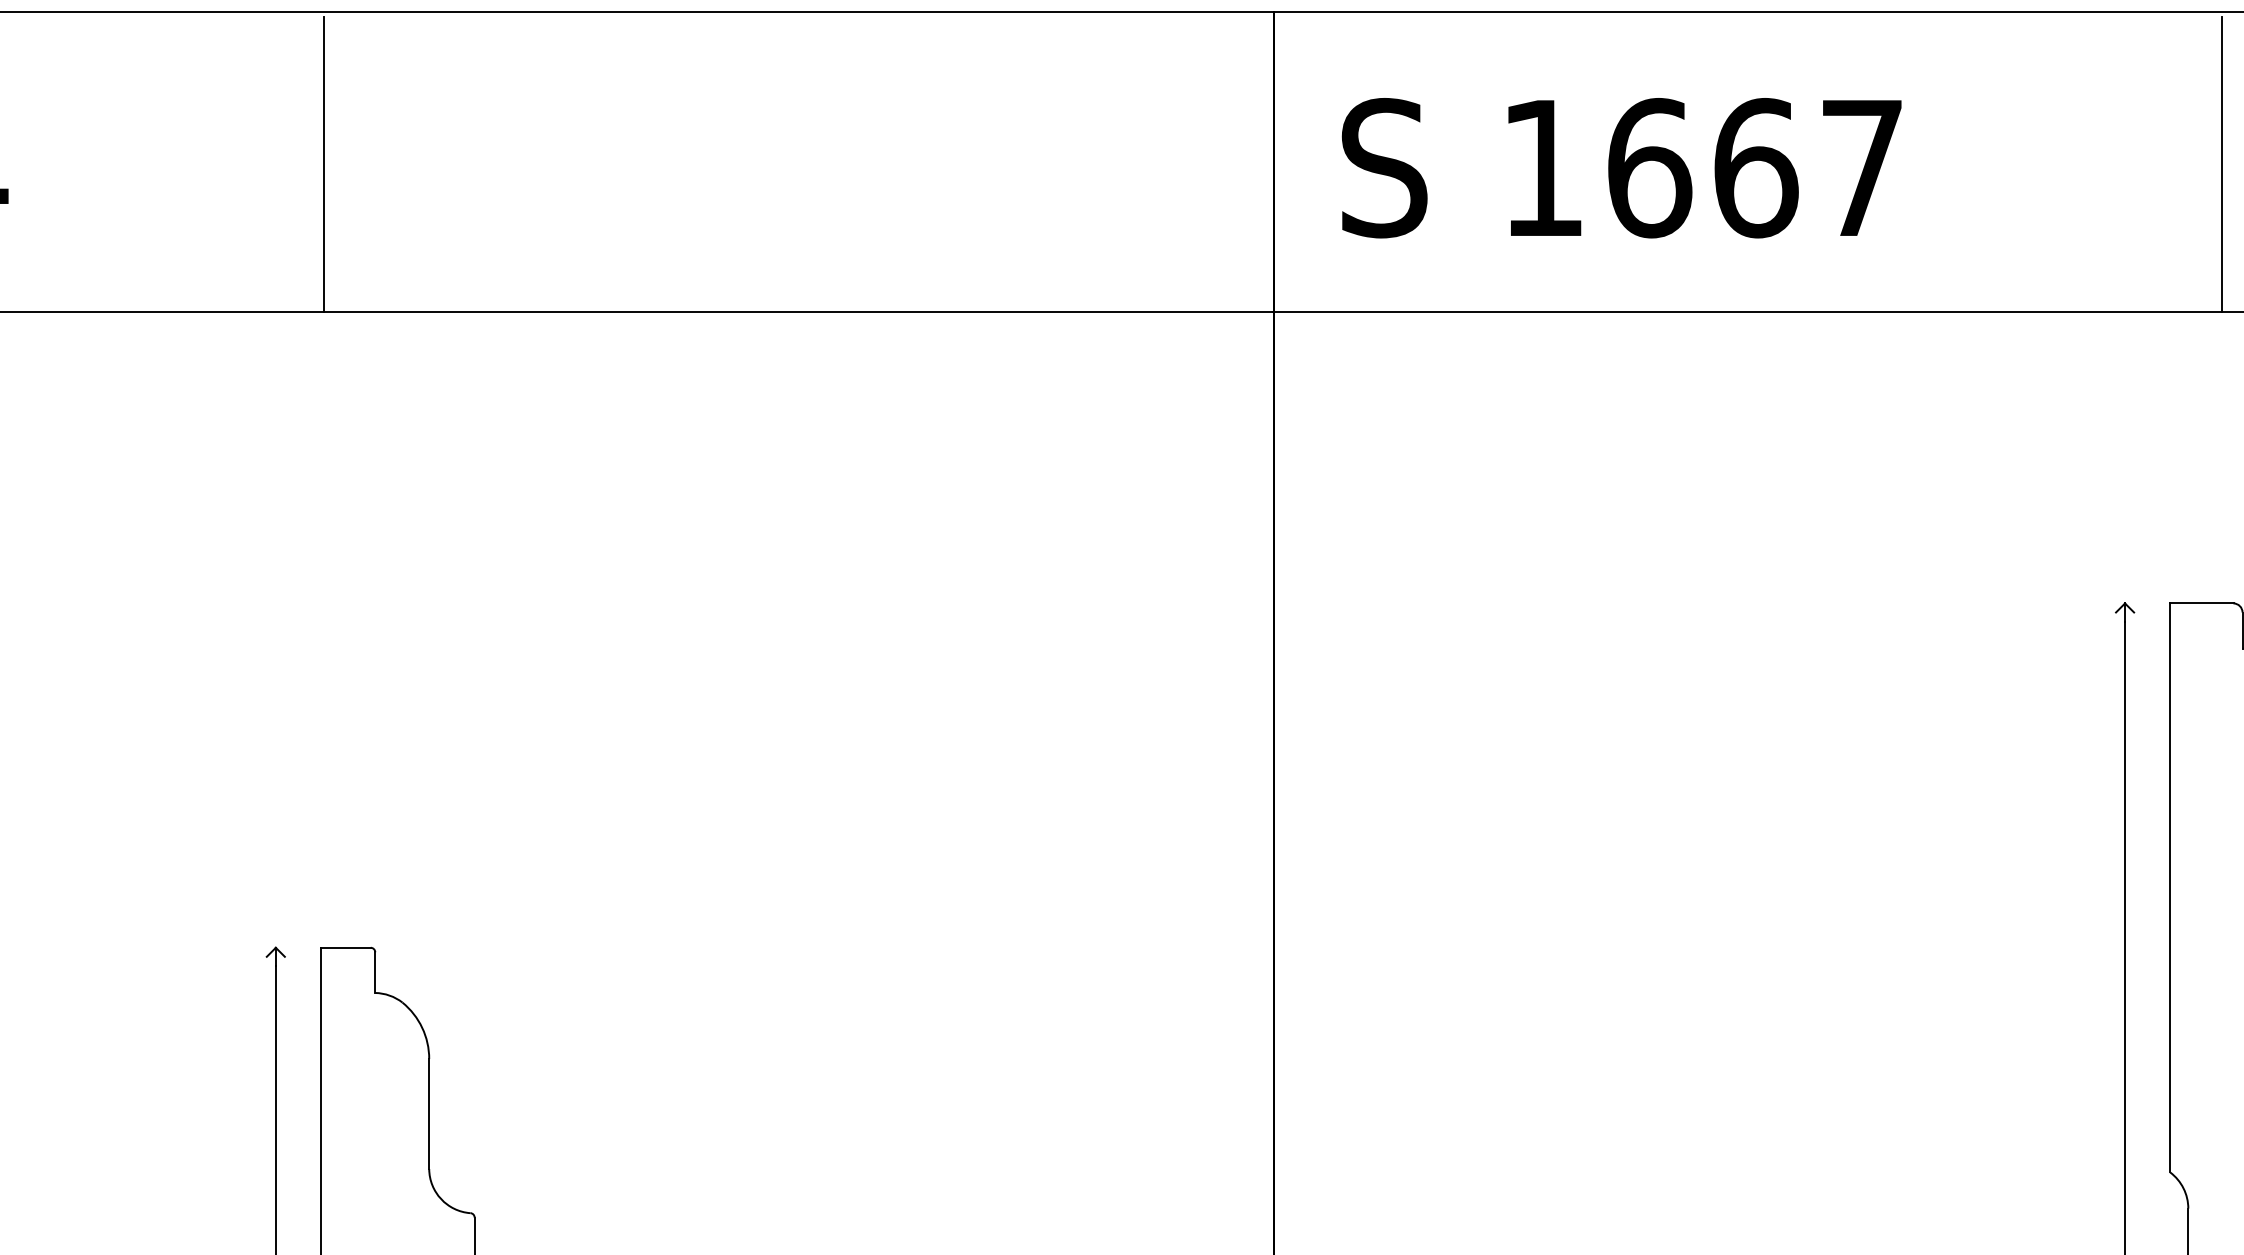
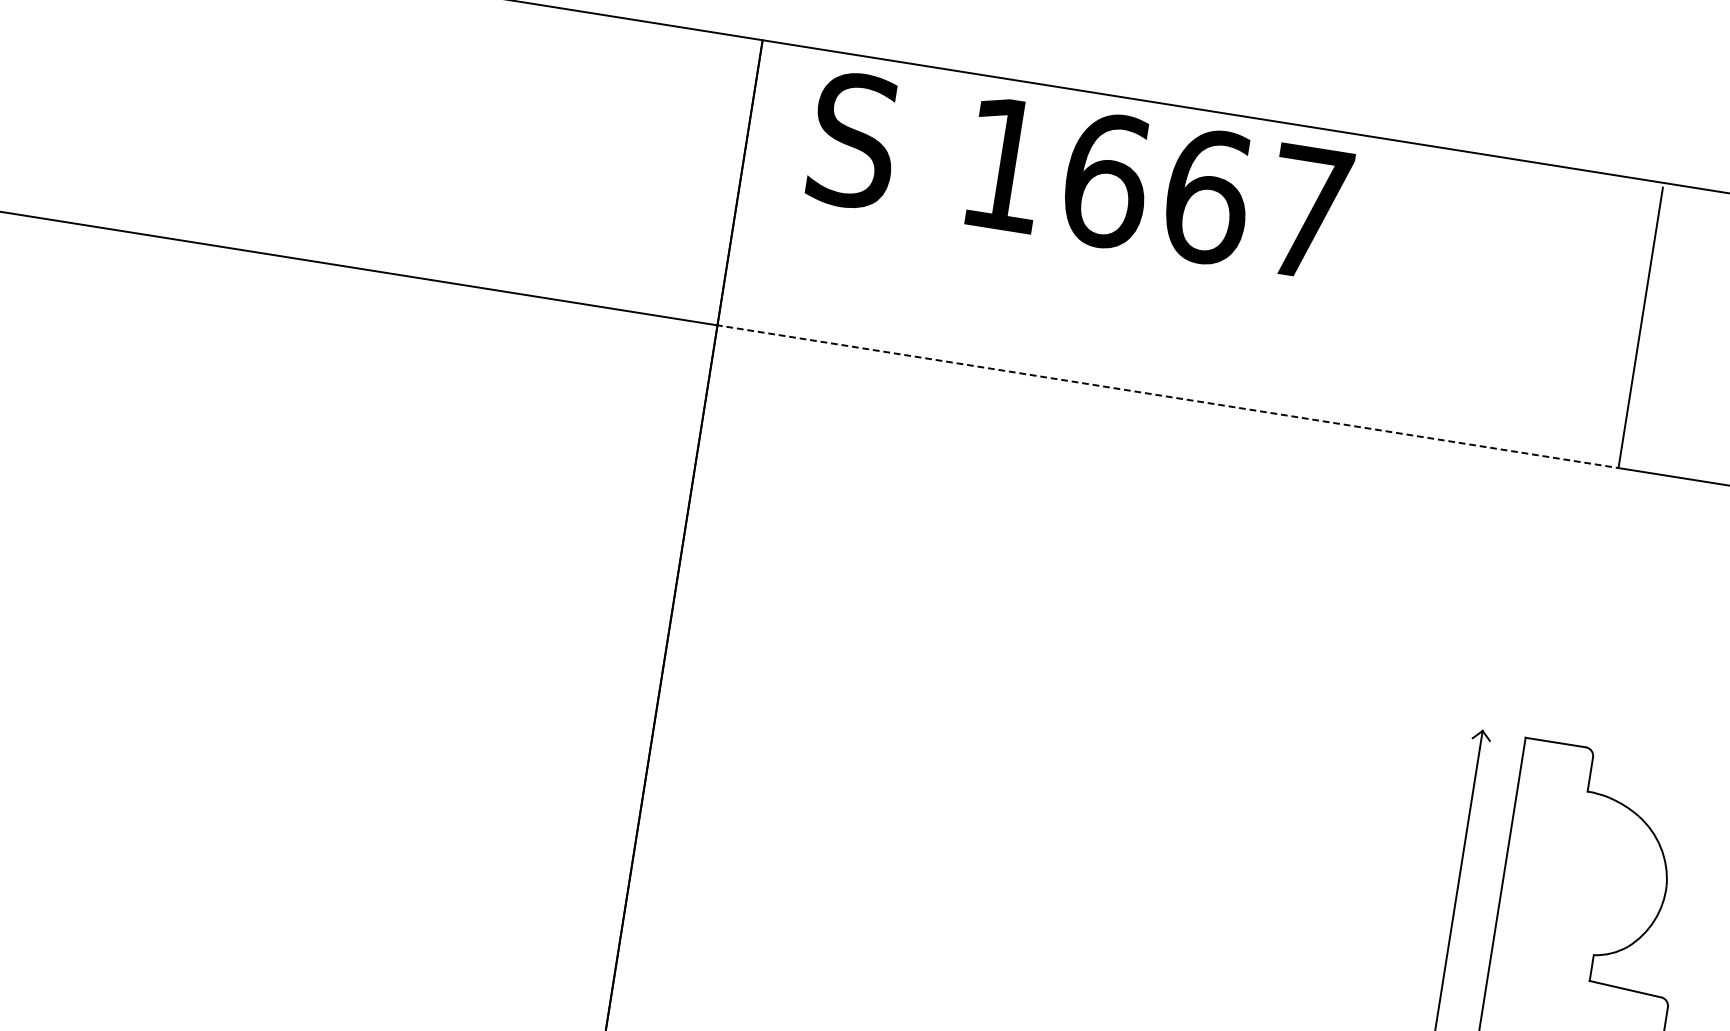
text: (1621, 168) -> (1079, 176), moved
line: (1747, 311) -> (1167, 396), solid -> dashed

